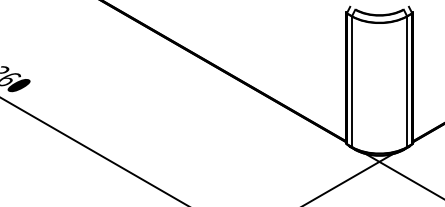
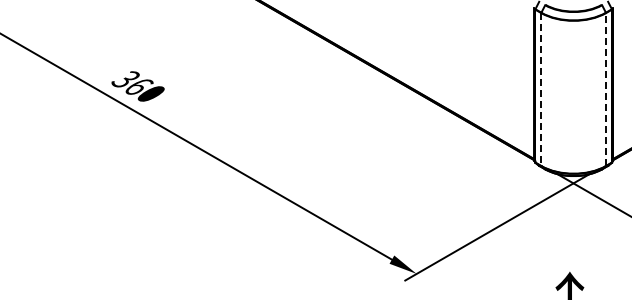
line: (407, 81) -> (606, 89), solid -> dashed
line: (352, 82) -> (541, 90), solid -> dashed

